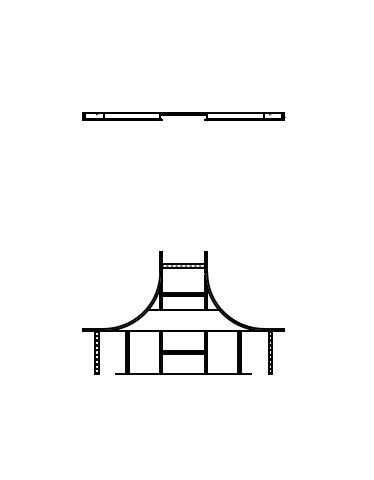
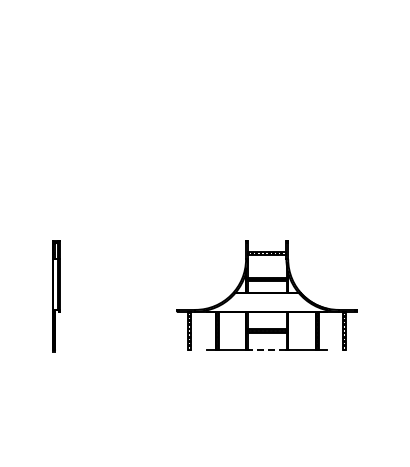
part: (182, 116) -> (266, 120), removed
line: (182, 374) -> (266, 350), solid -> dashed

